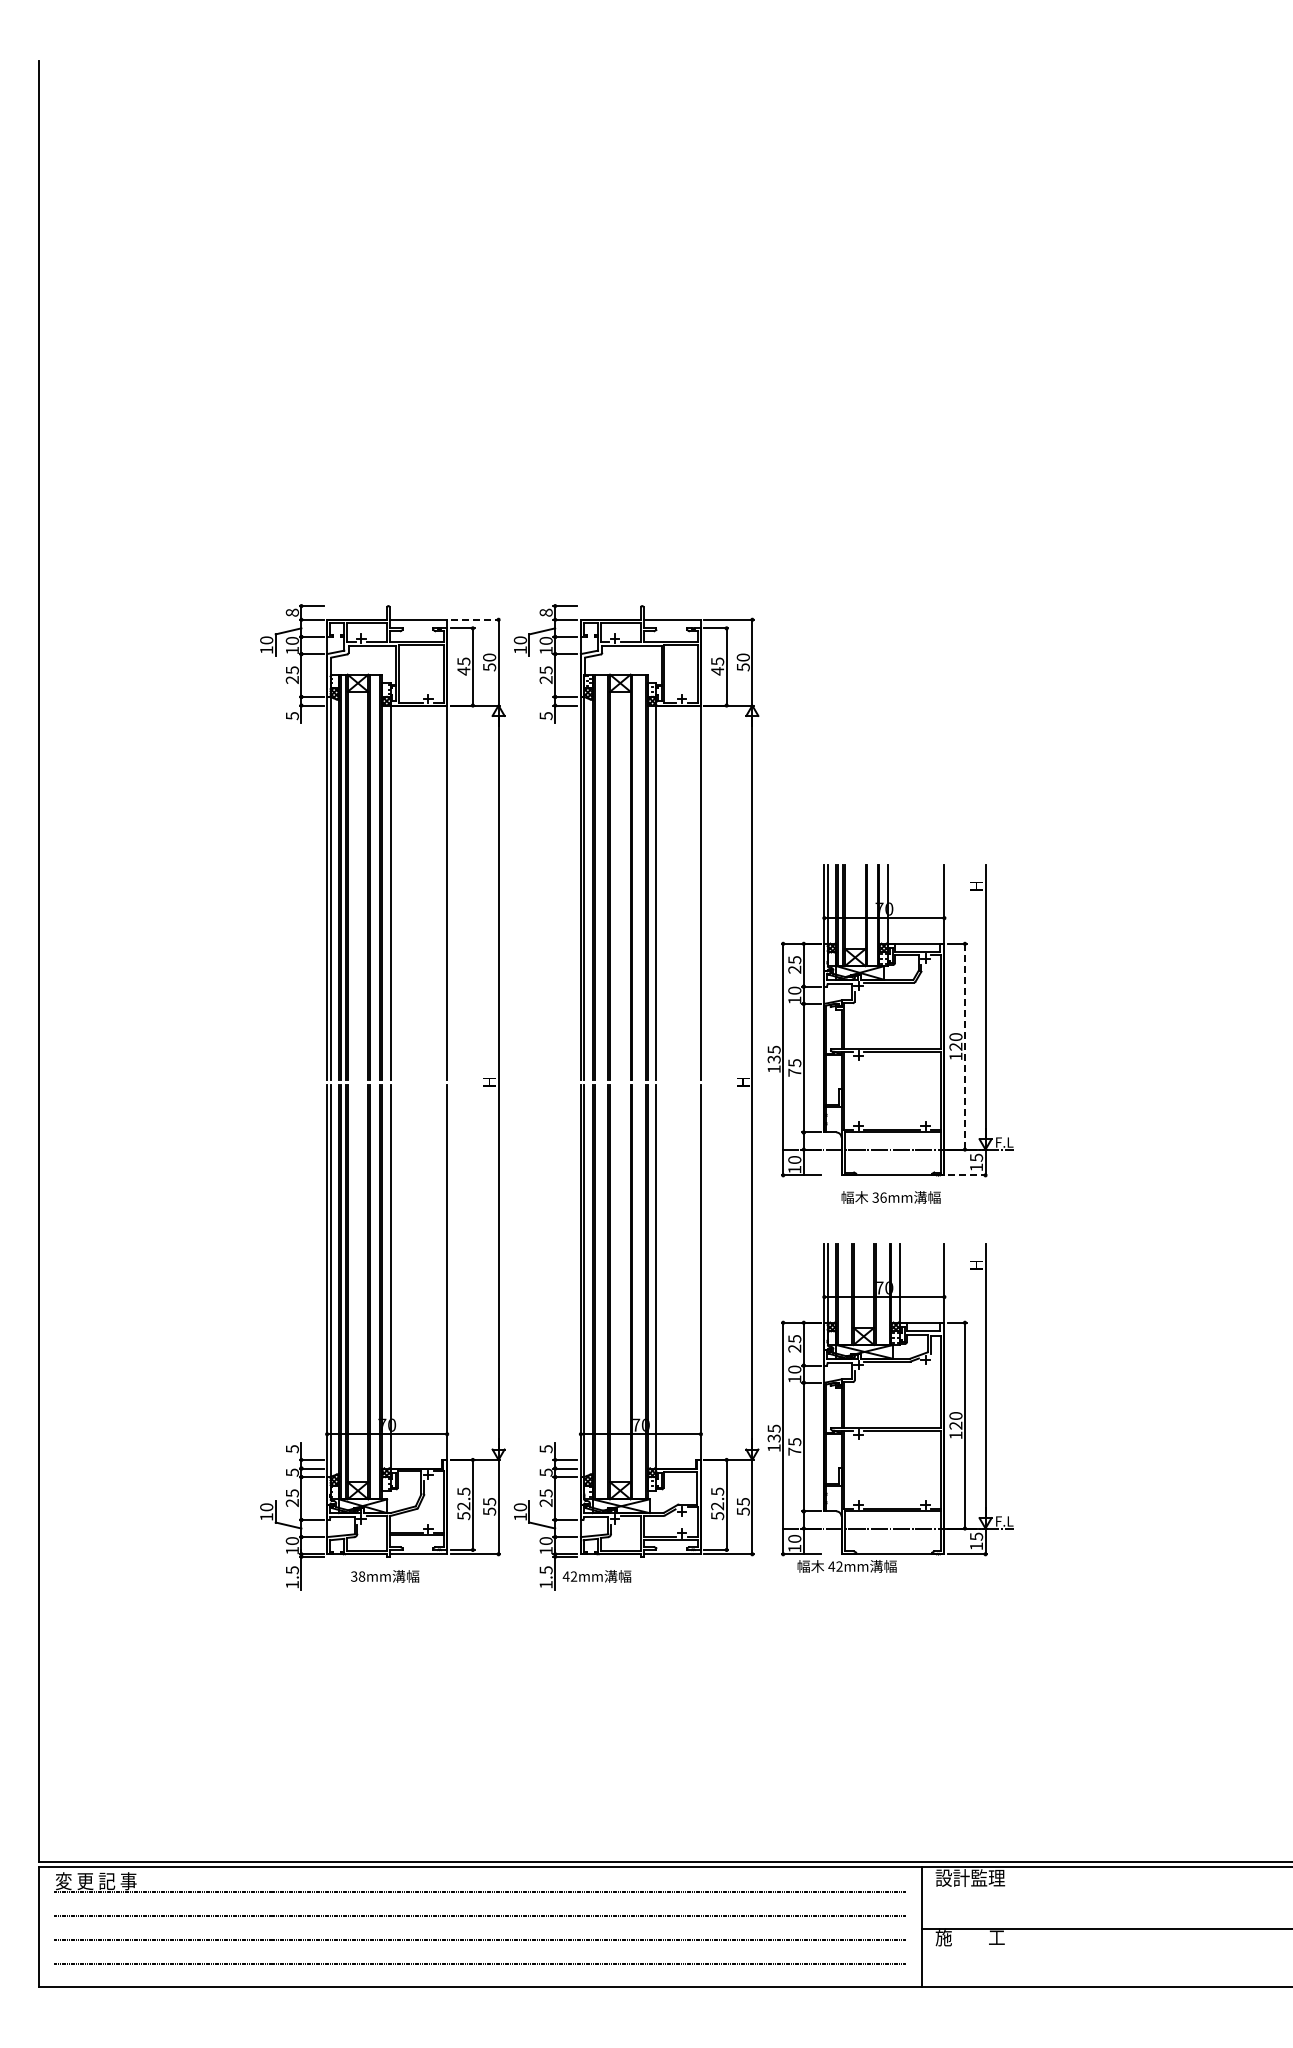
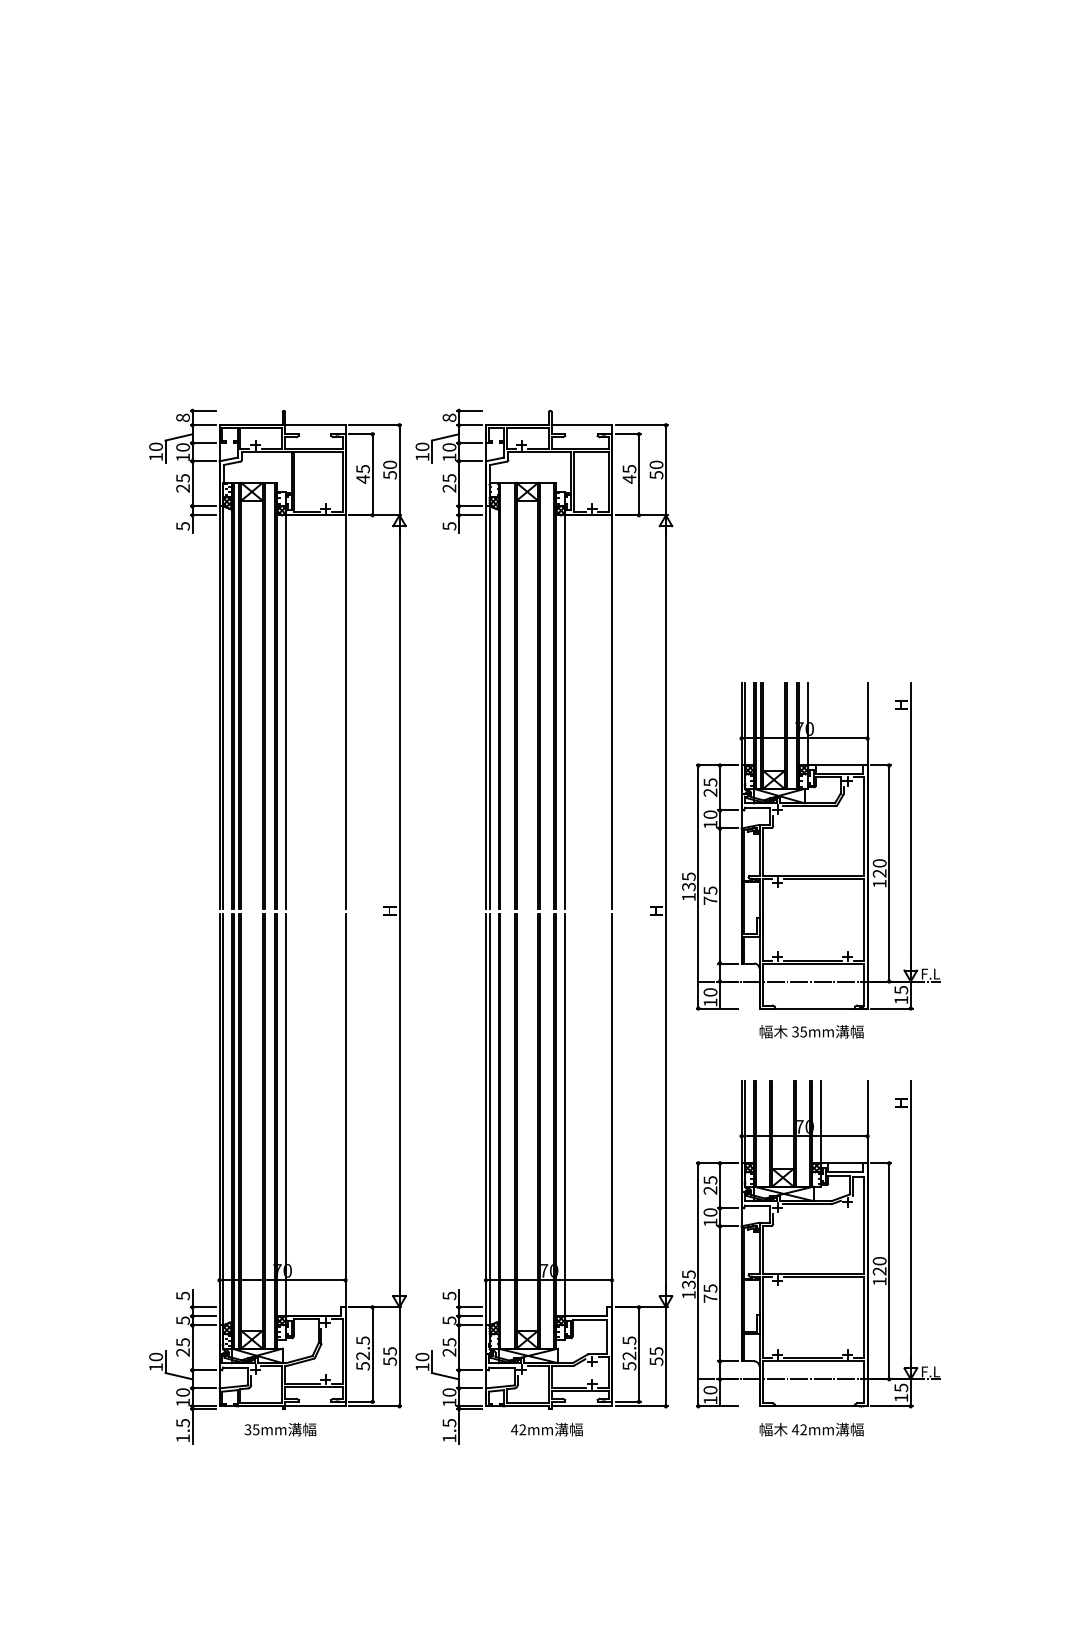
line: (475, 619) -> (375, 424), dashed -> solid
line: (964, 1046) -> (888, 873), dashed -> solid
line: (967, 1175) -> (891, 1008), dashed -> solid
text: (883, 1197) -> (803, 1031), 36mm -> 35mm
text: (846, 1566) -> (811, 1429), moved
text: (361, 1576) -> (255, 1429), 38mm -> 35mm
text: (596, 1576) -> (546, 1429), moved

